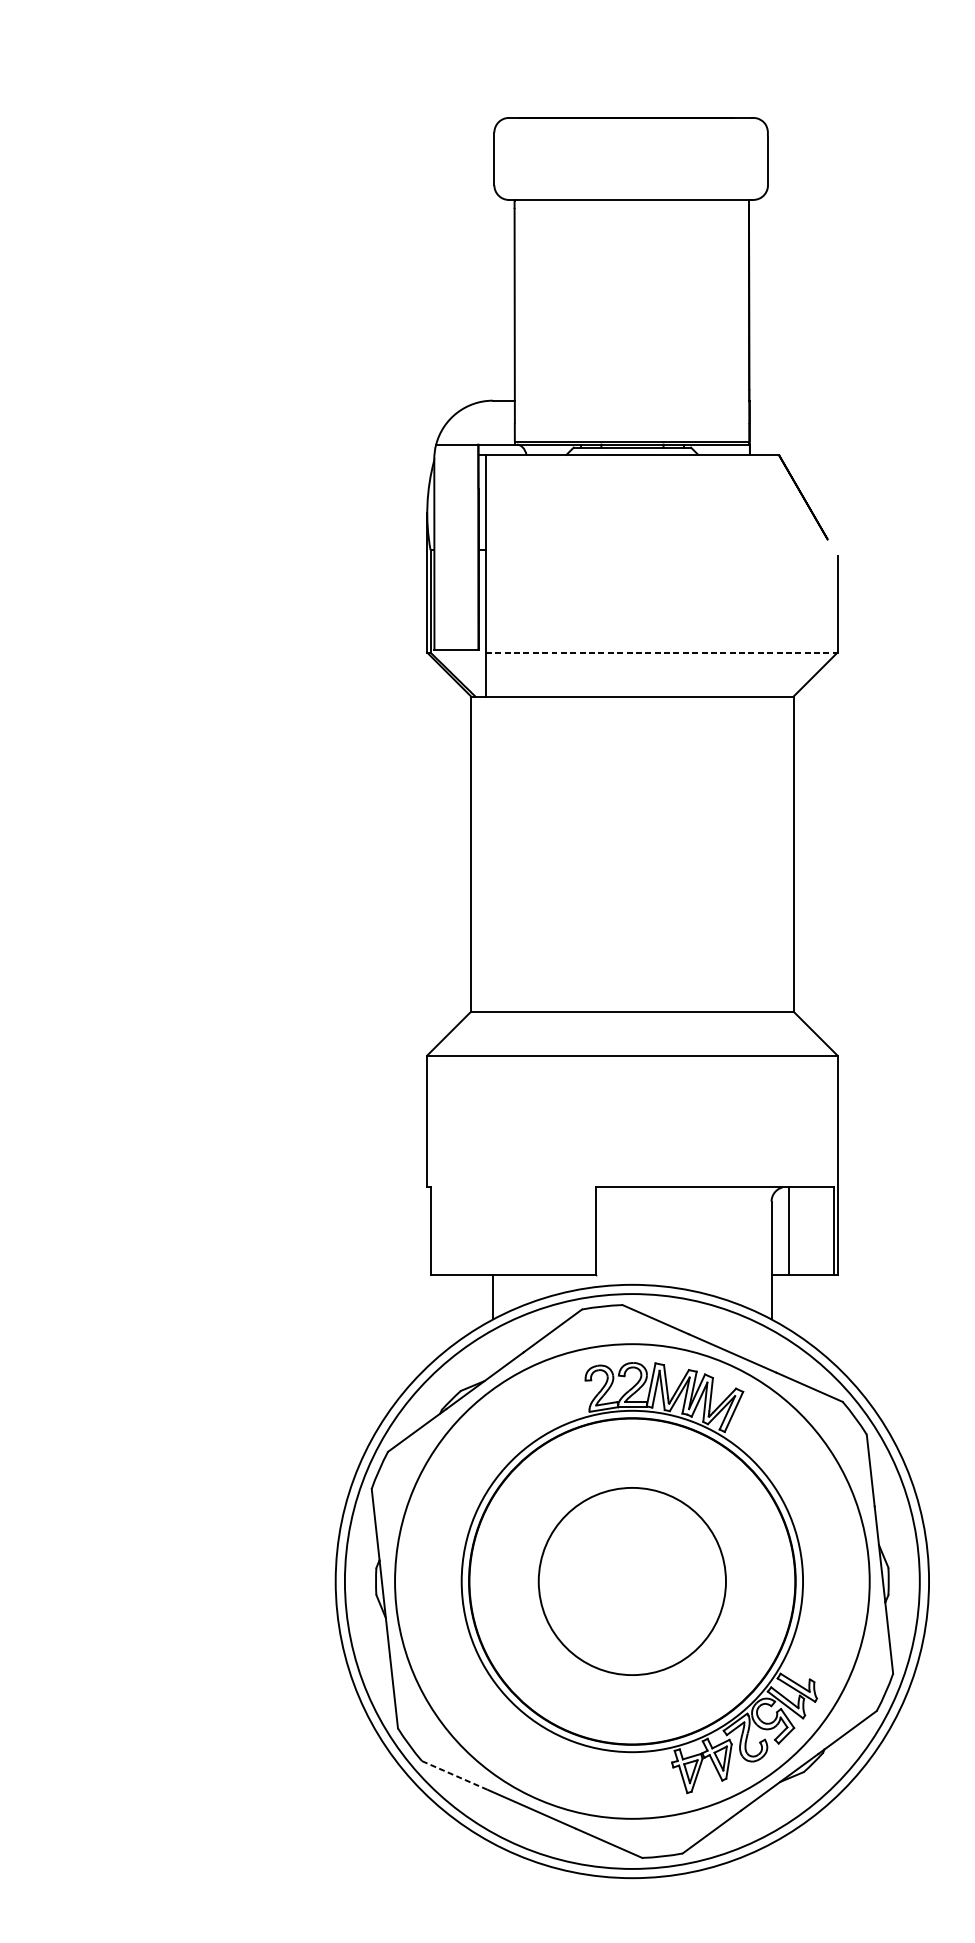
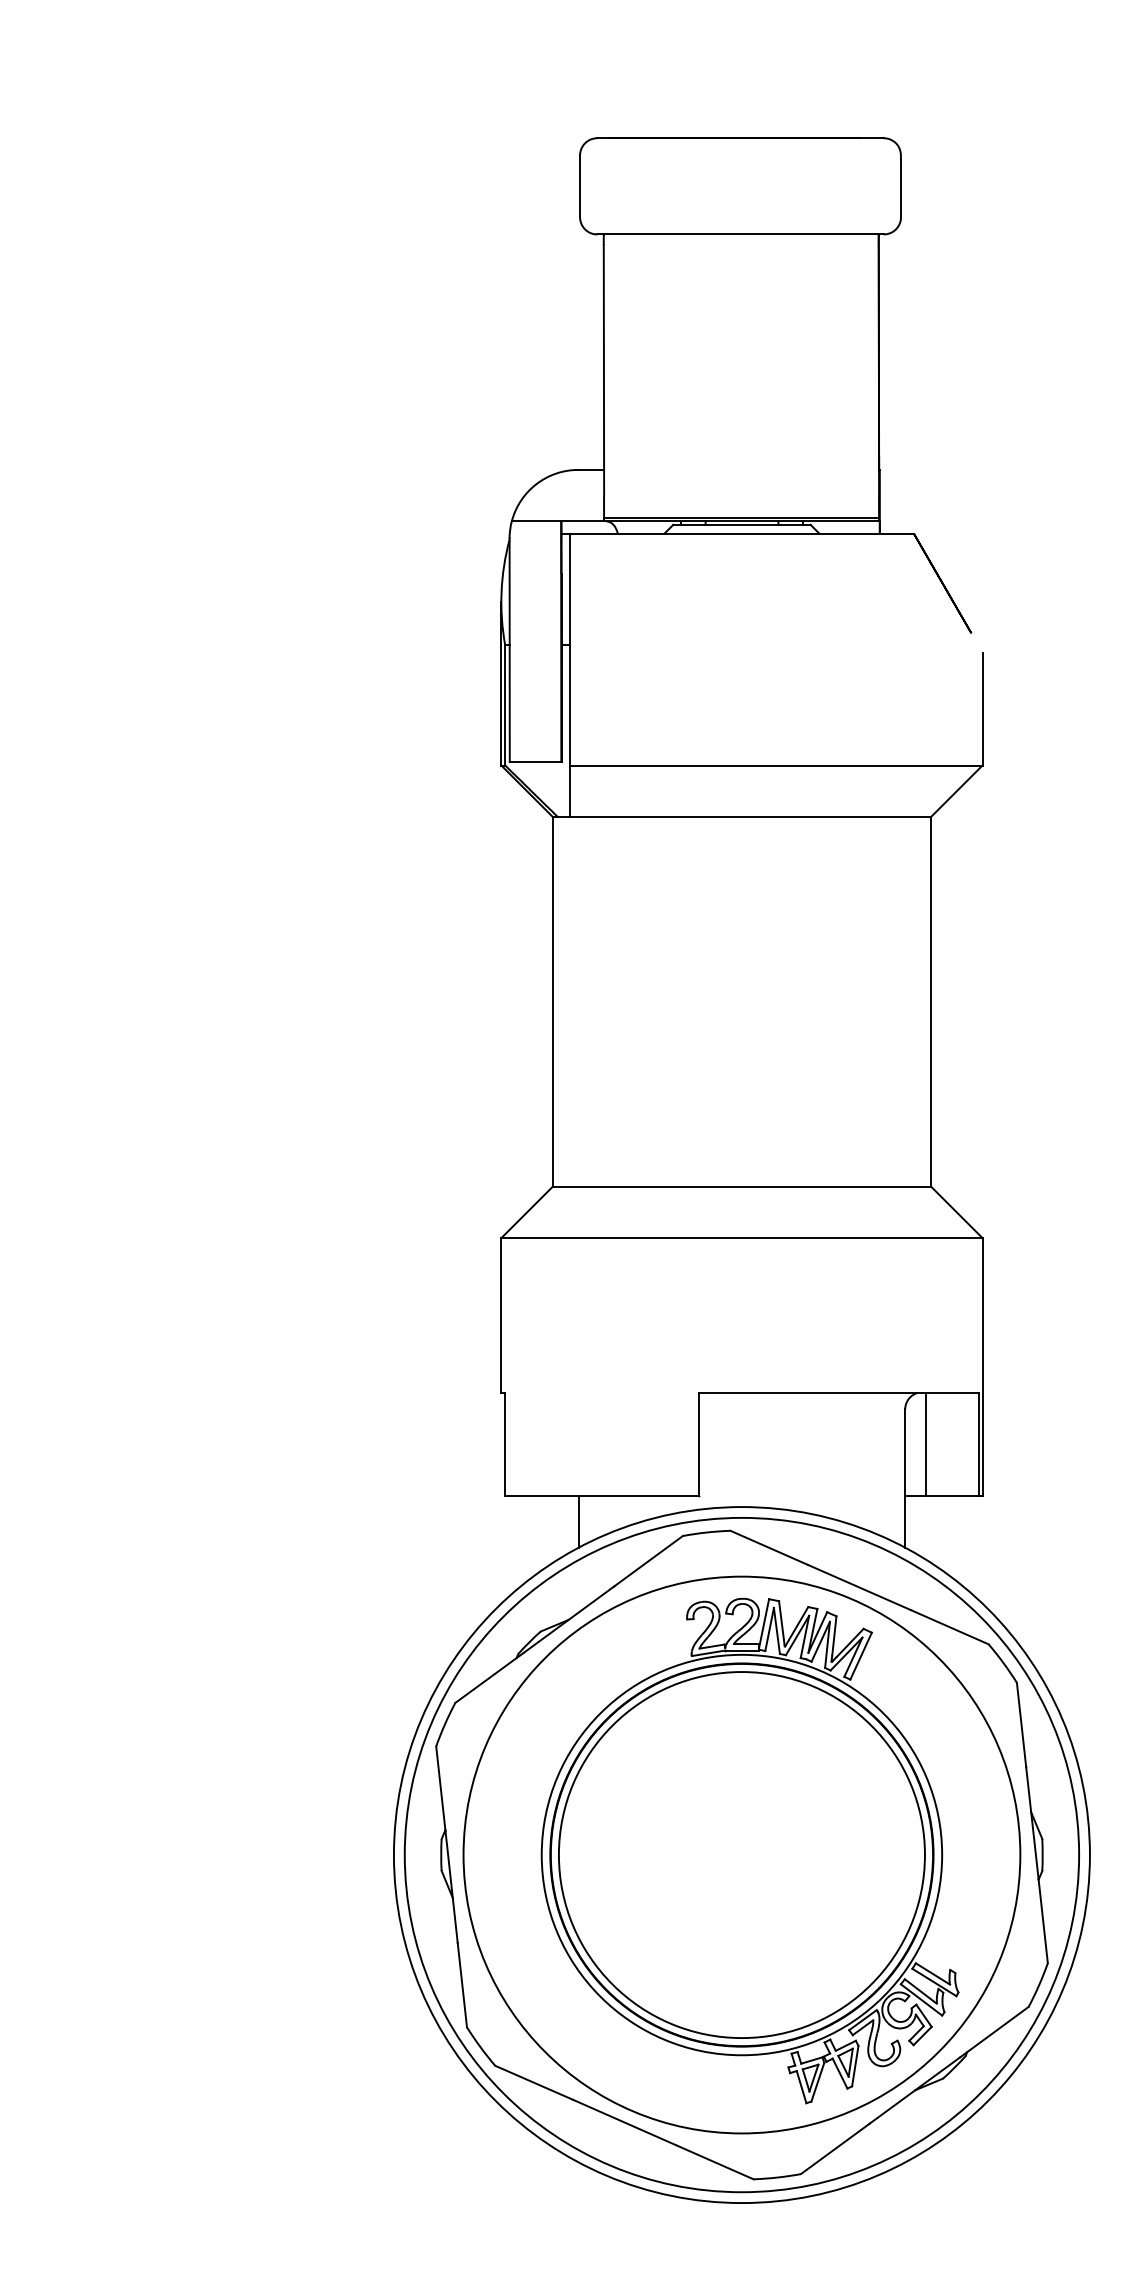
line: (661, 652) -> (776, 765), dashed -> solid
circle: (631, 1581) -> (741, 1855), size x1.67
line: (455, 1775) -> (534, 2082), dashed -> solid

